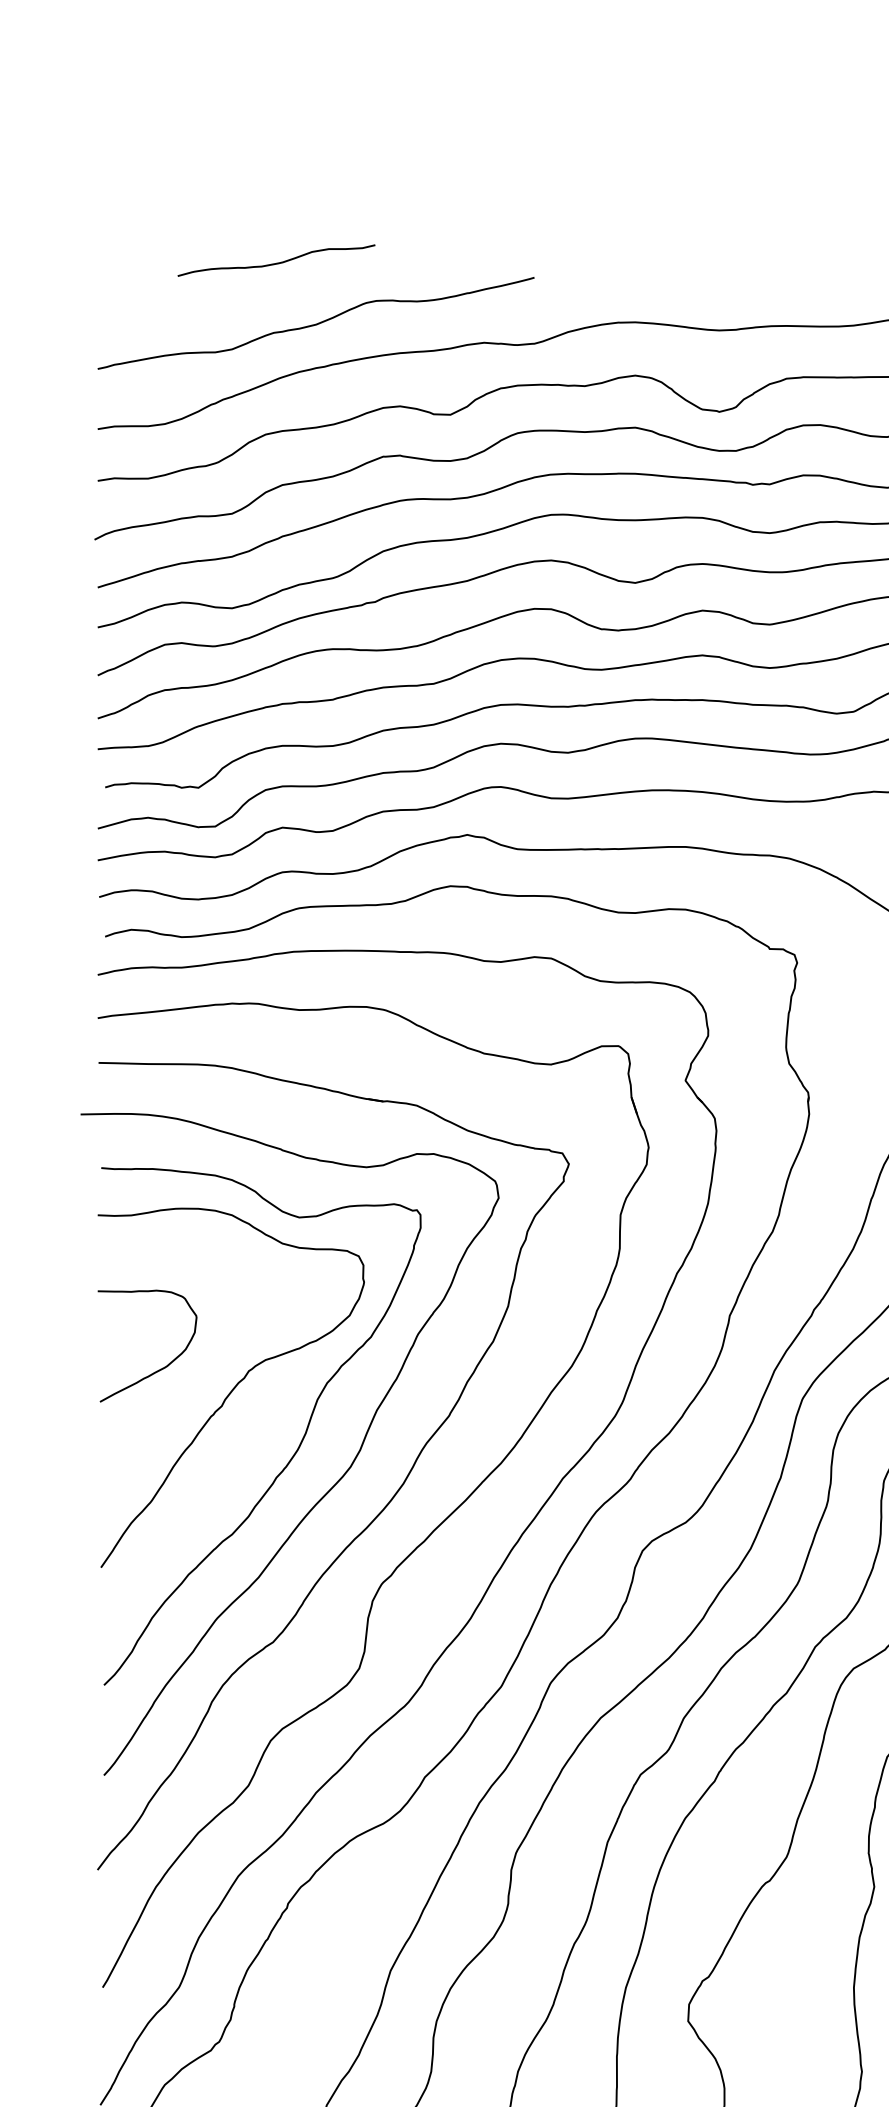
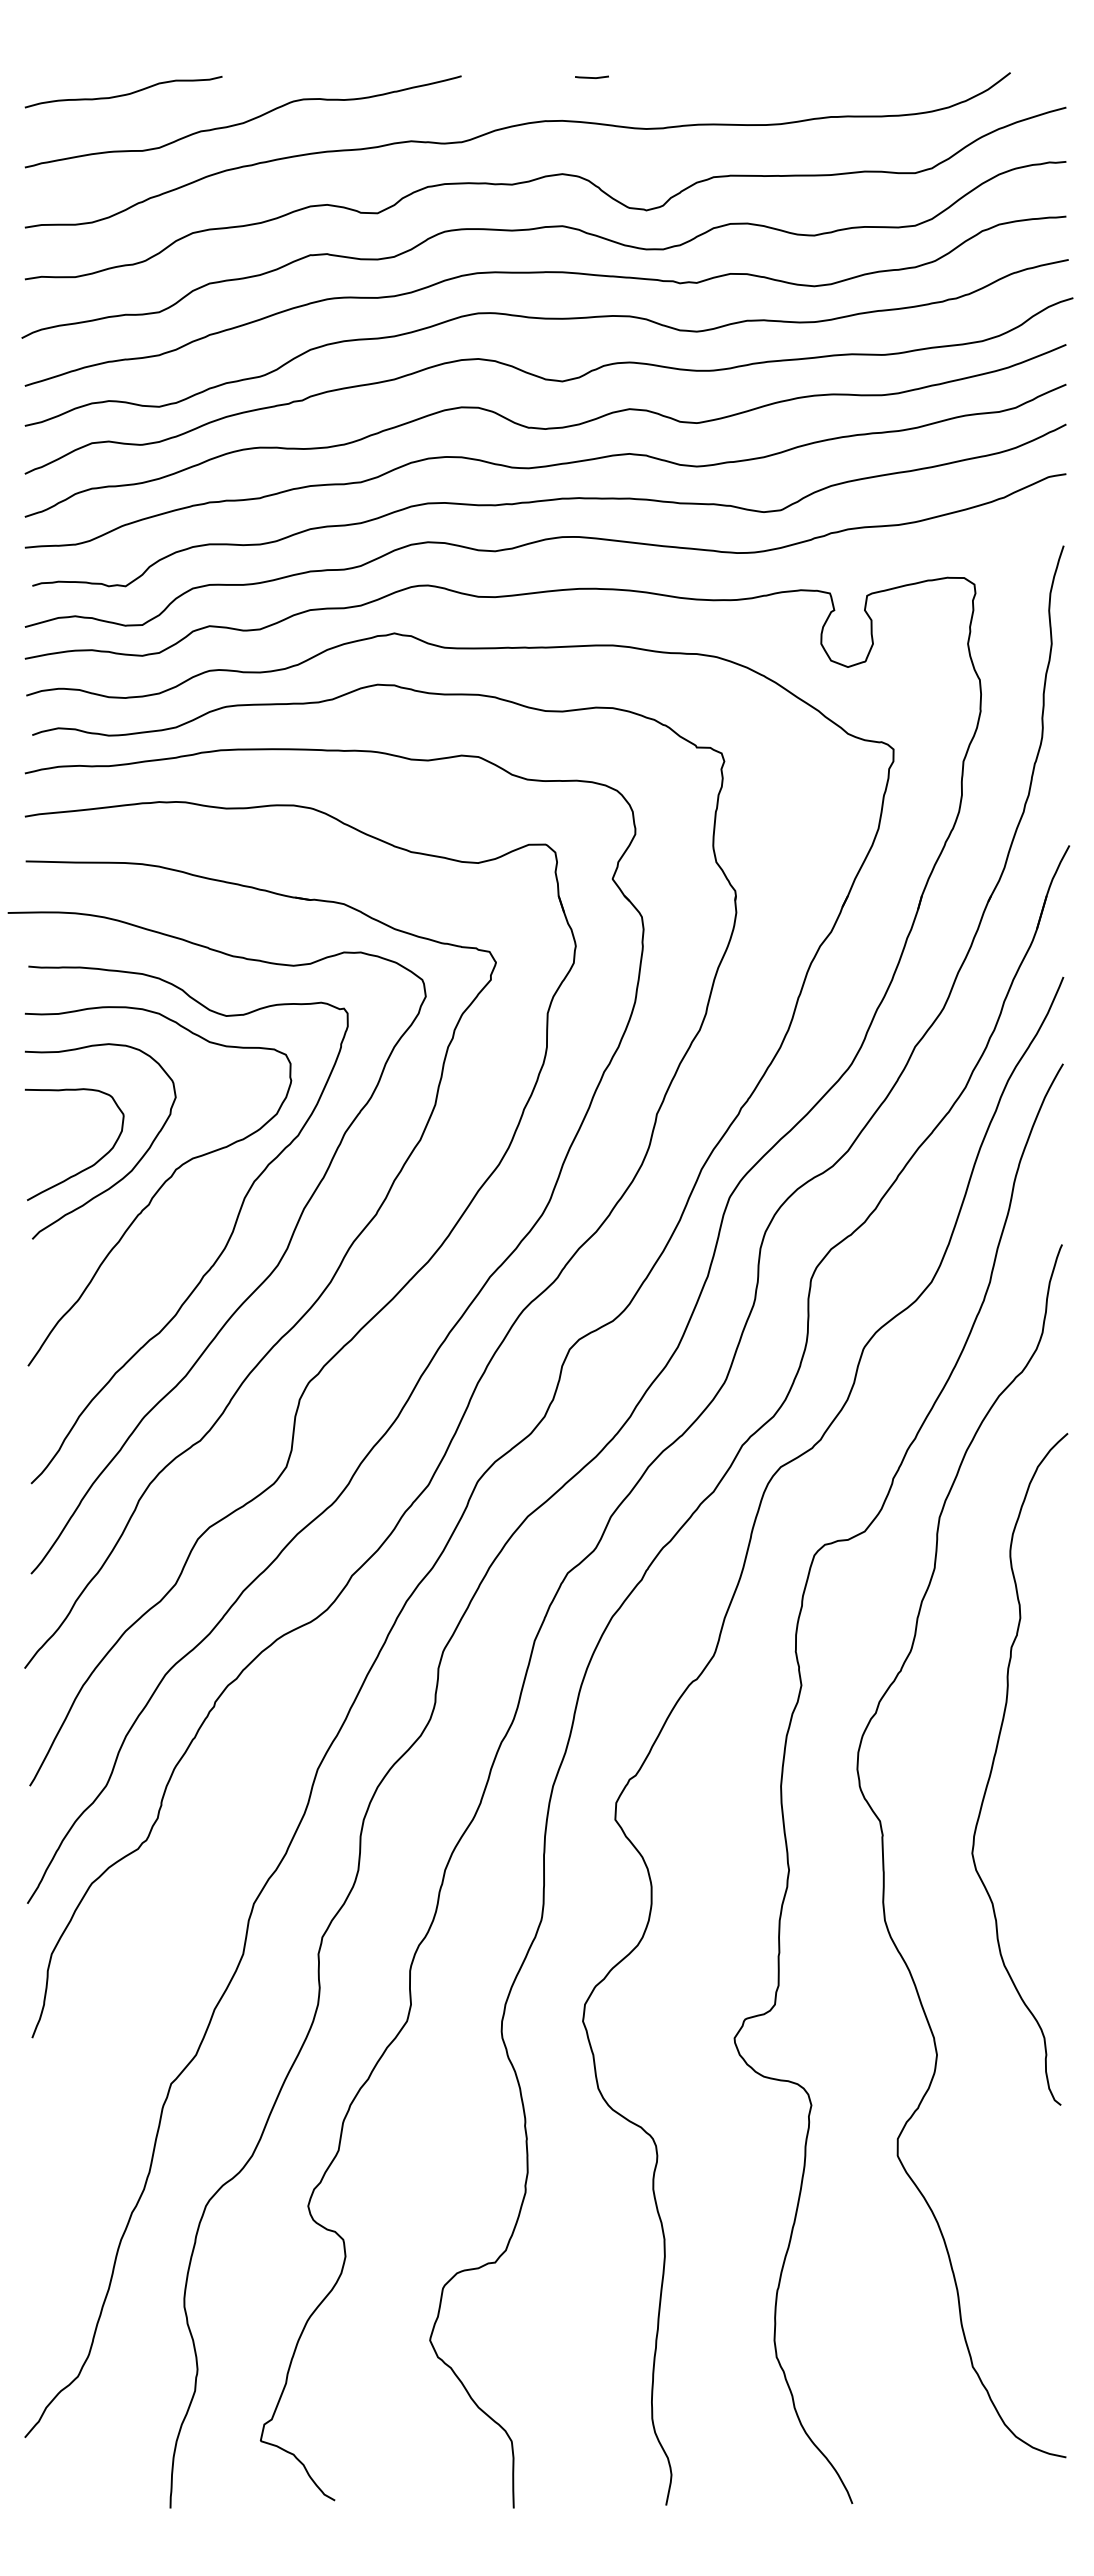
curve: (276, 262) -> (123, 94), moved
line: (664, 278) -> (591, 77), added
curve: (207, 1366) -> (134, 1165), added

